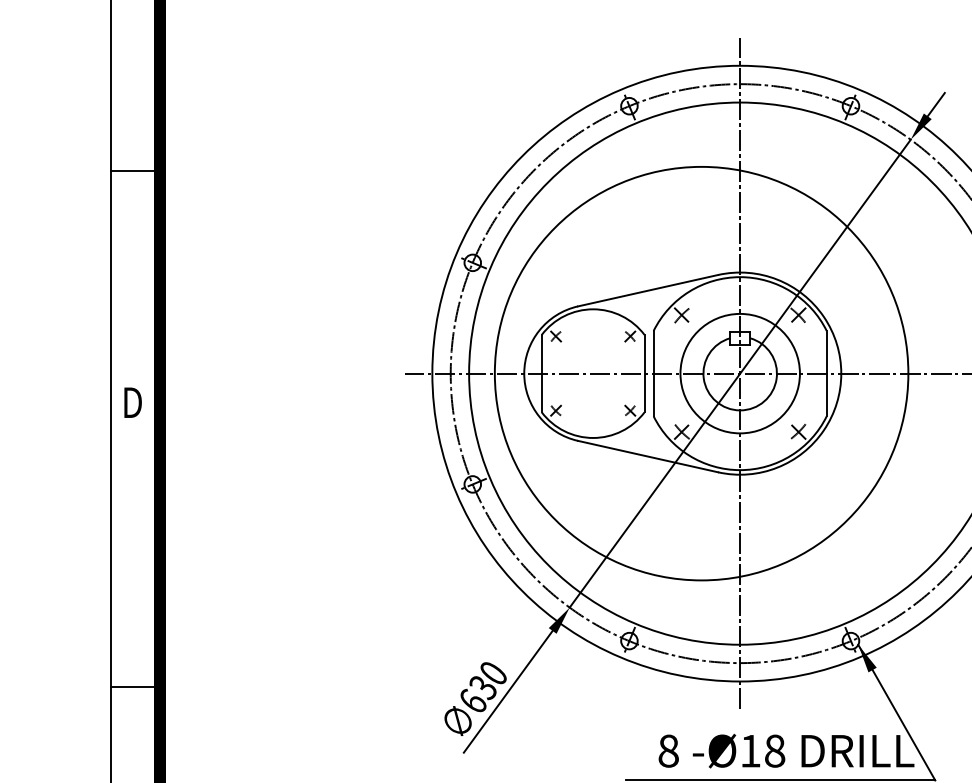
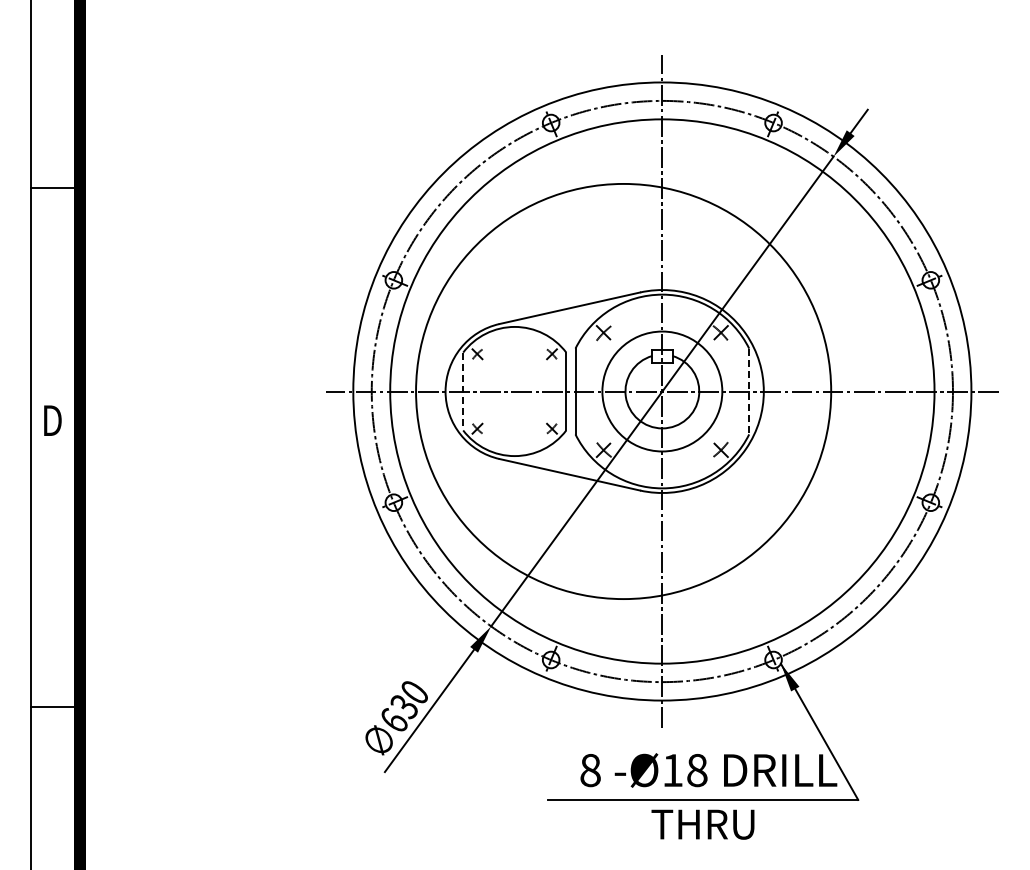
line: (542, 373) -> (463, 391), solid -> dashed
line: (827, 373) -> (749, 391), solid -> dashed

